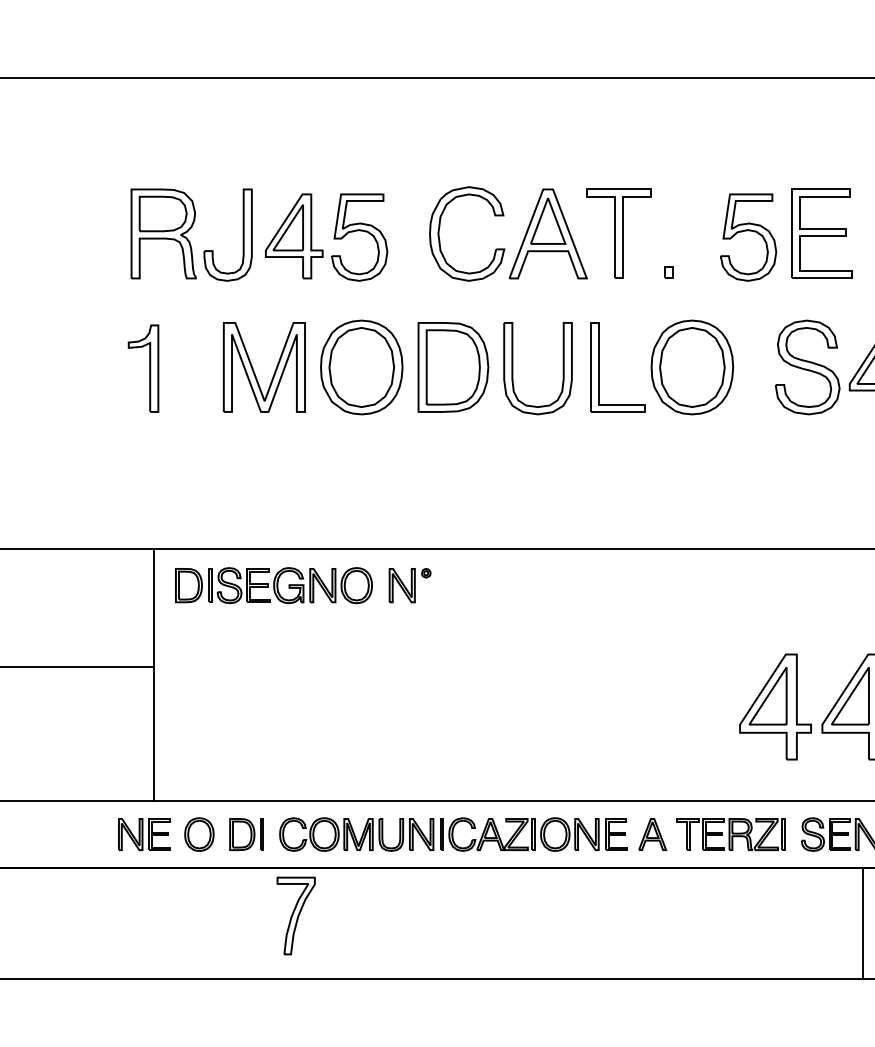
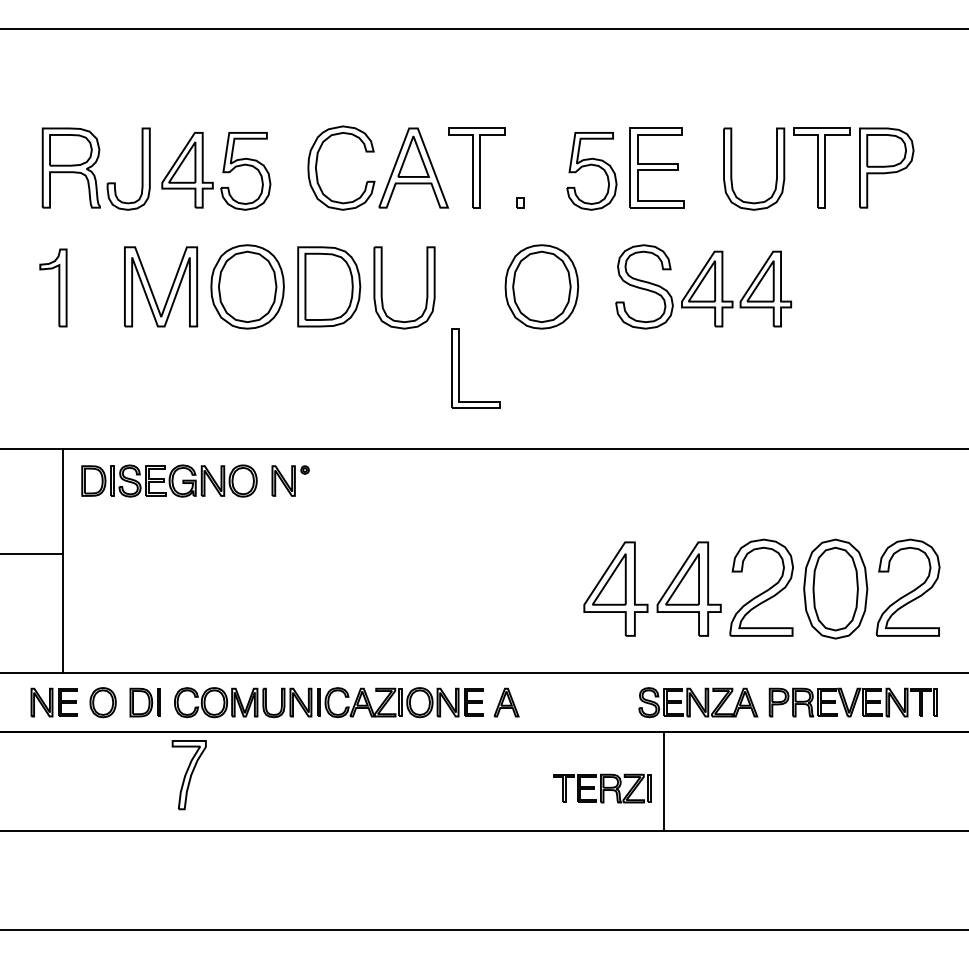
part: (599, 367) -> (459, 368), moved
part: (731, 834) -> (602, 788), moved
line: (862, 922) -> (663, 780), moved

